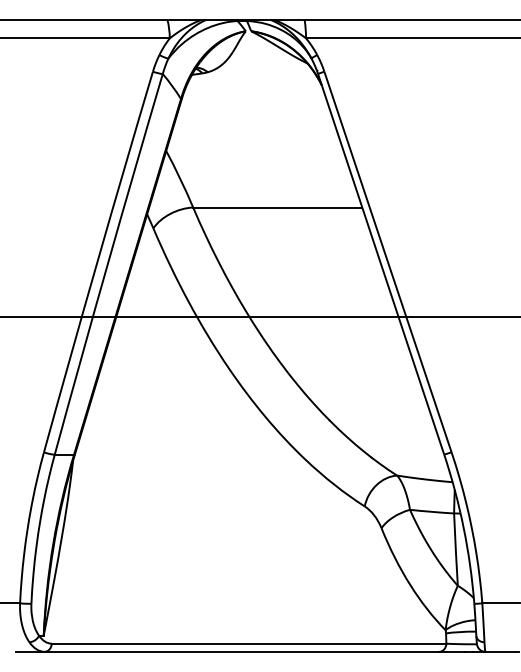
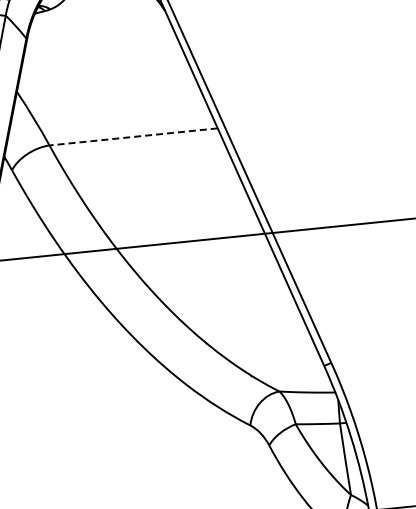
line: (277, 207) -> (133, 136), solid -> dashed

